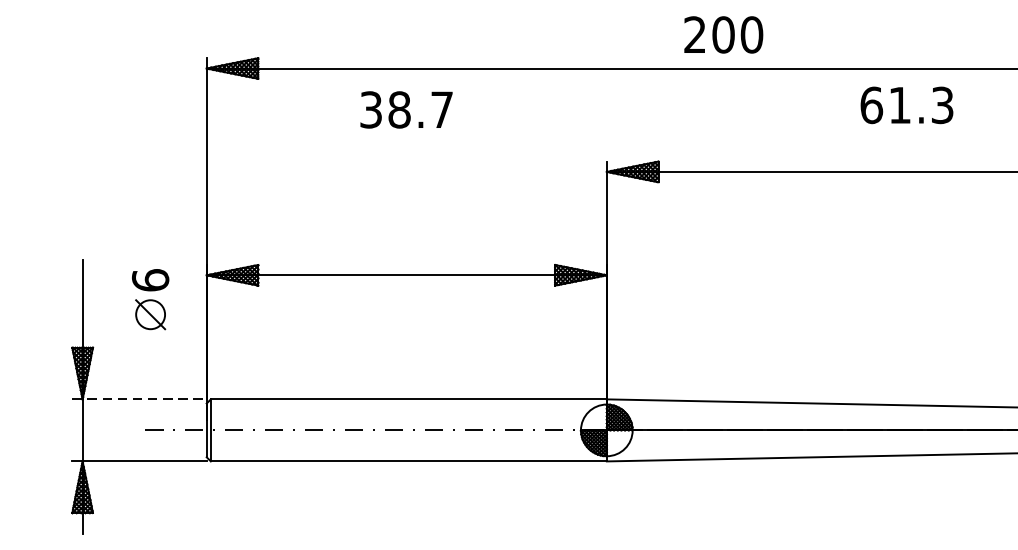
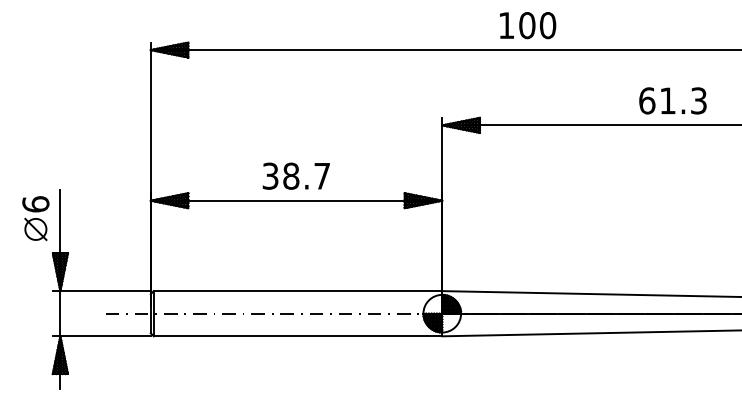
text: (693, 34) -> (505, 25), 200 -> 100
text: (906, 104) -> (672, 100), moved
text: (405, 108) -> (295, 175), moved
part: (150, 299) -> (35, 218), moved
line: (139, 399) -> (101, 291), dashed -> solid

